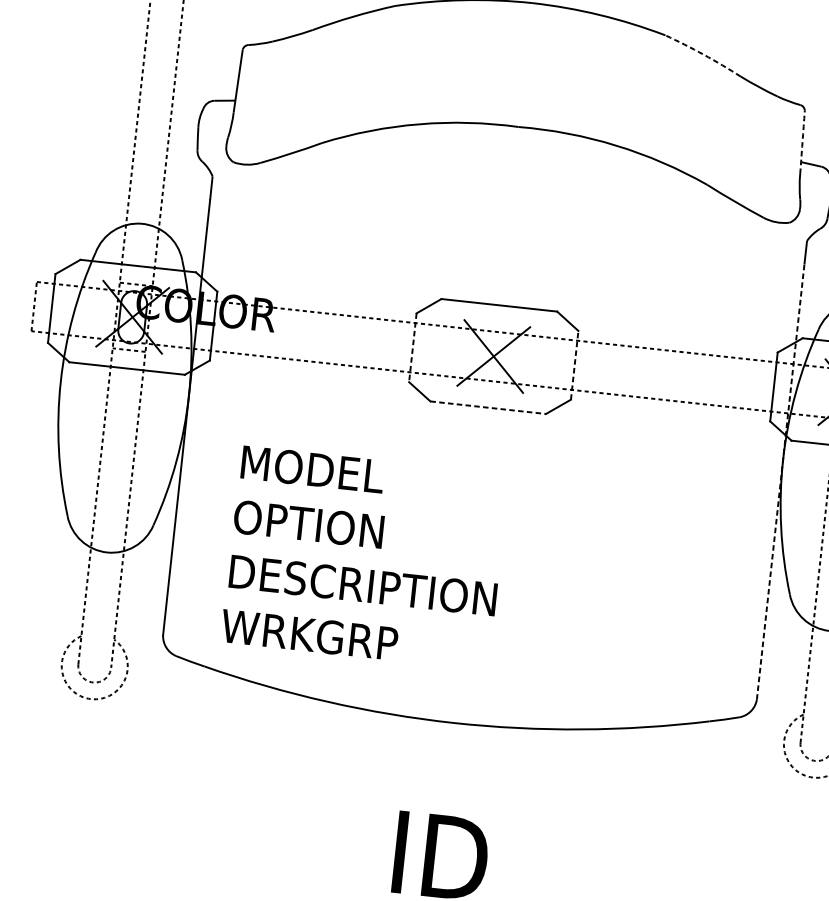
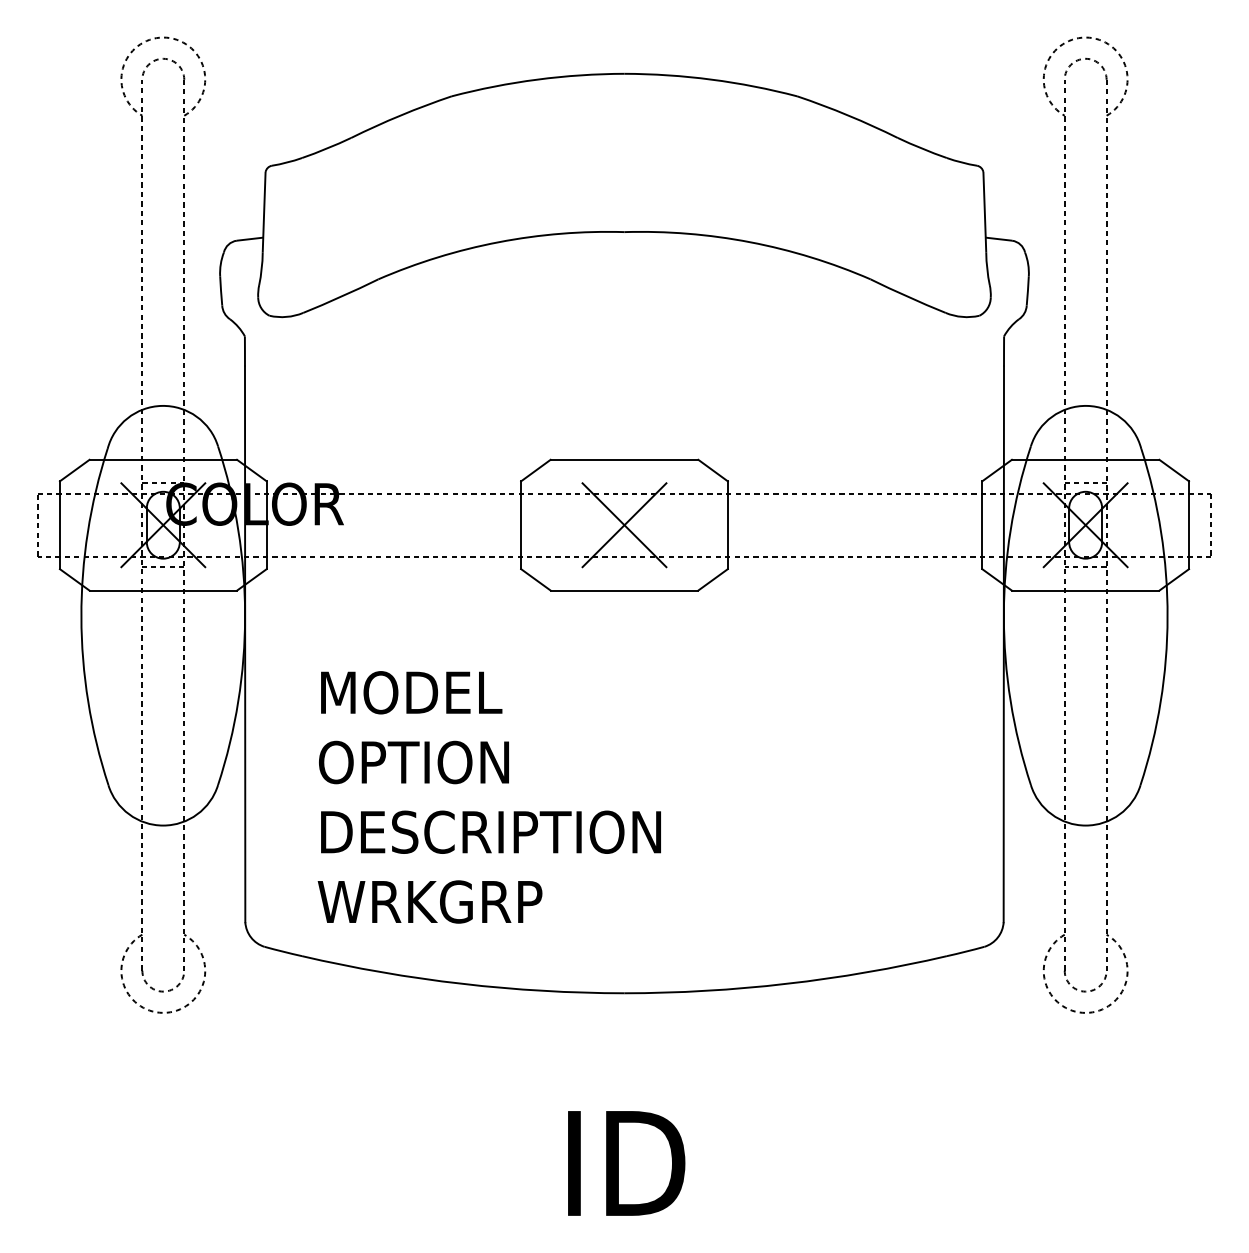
arc: (704, 54) -> (848, 115), dashed -> solid
arc: (802, 142) -> (984, 212), dashed -> solid
line: (413, 347) -> (521, 525), dashed -> solid
line: (574, 365) -> (727, 525), dashed -> solid
line: (488, 407) -> (624, 590), dashed -> solid
line: (780, 482) -> (1003, 644), dashed -> solid

